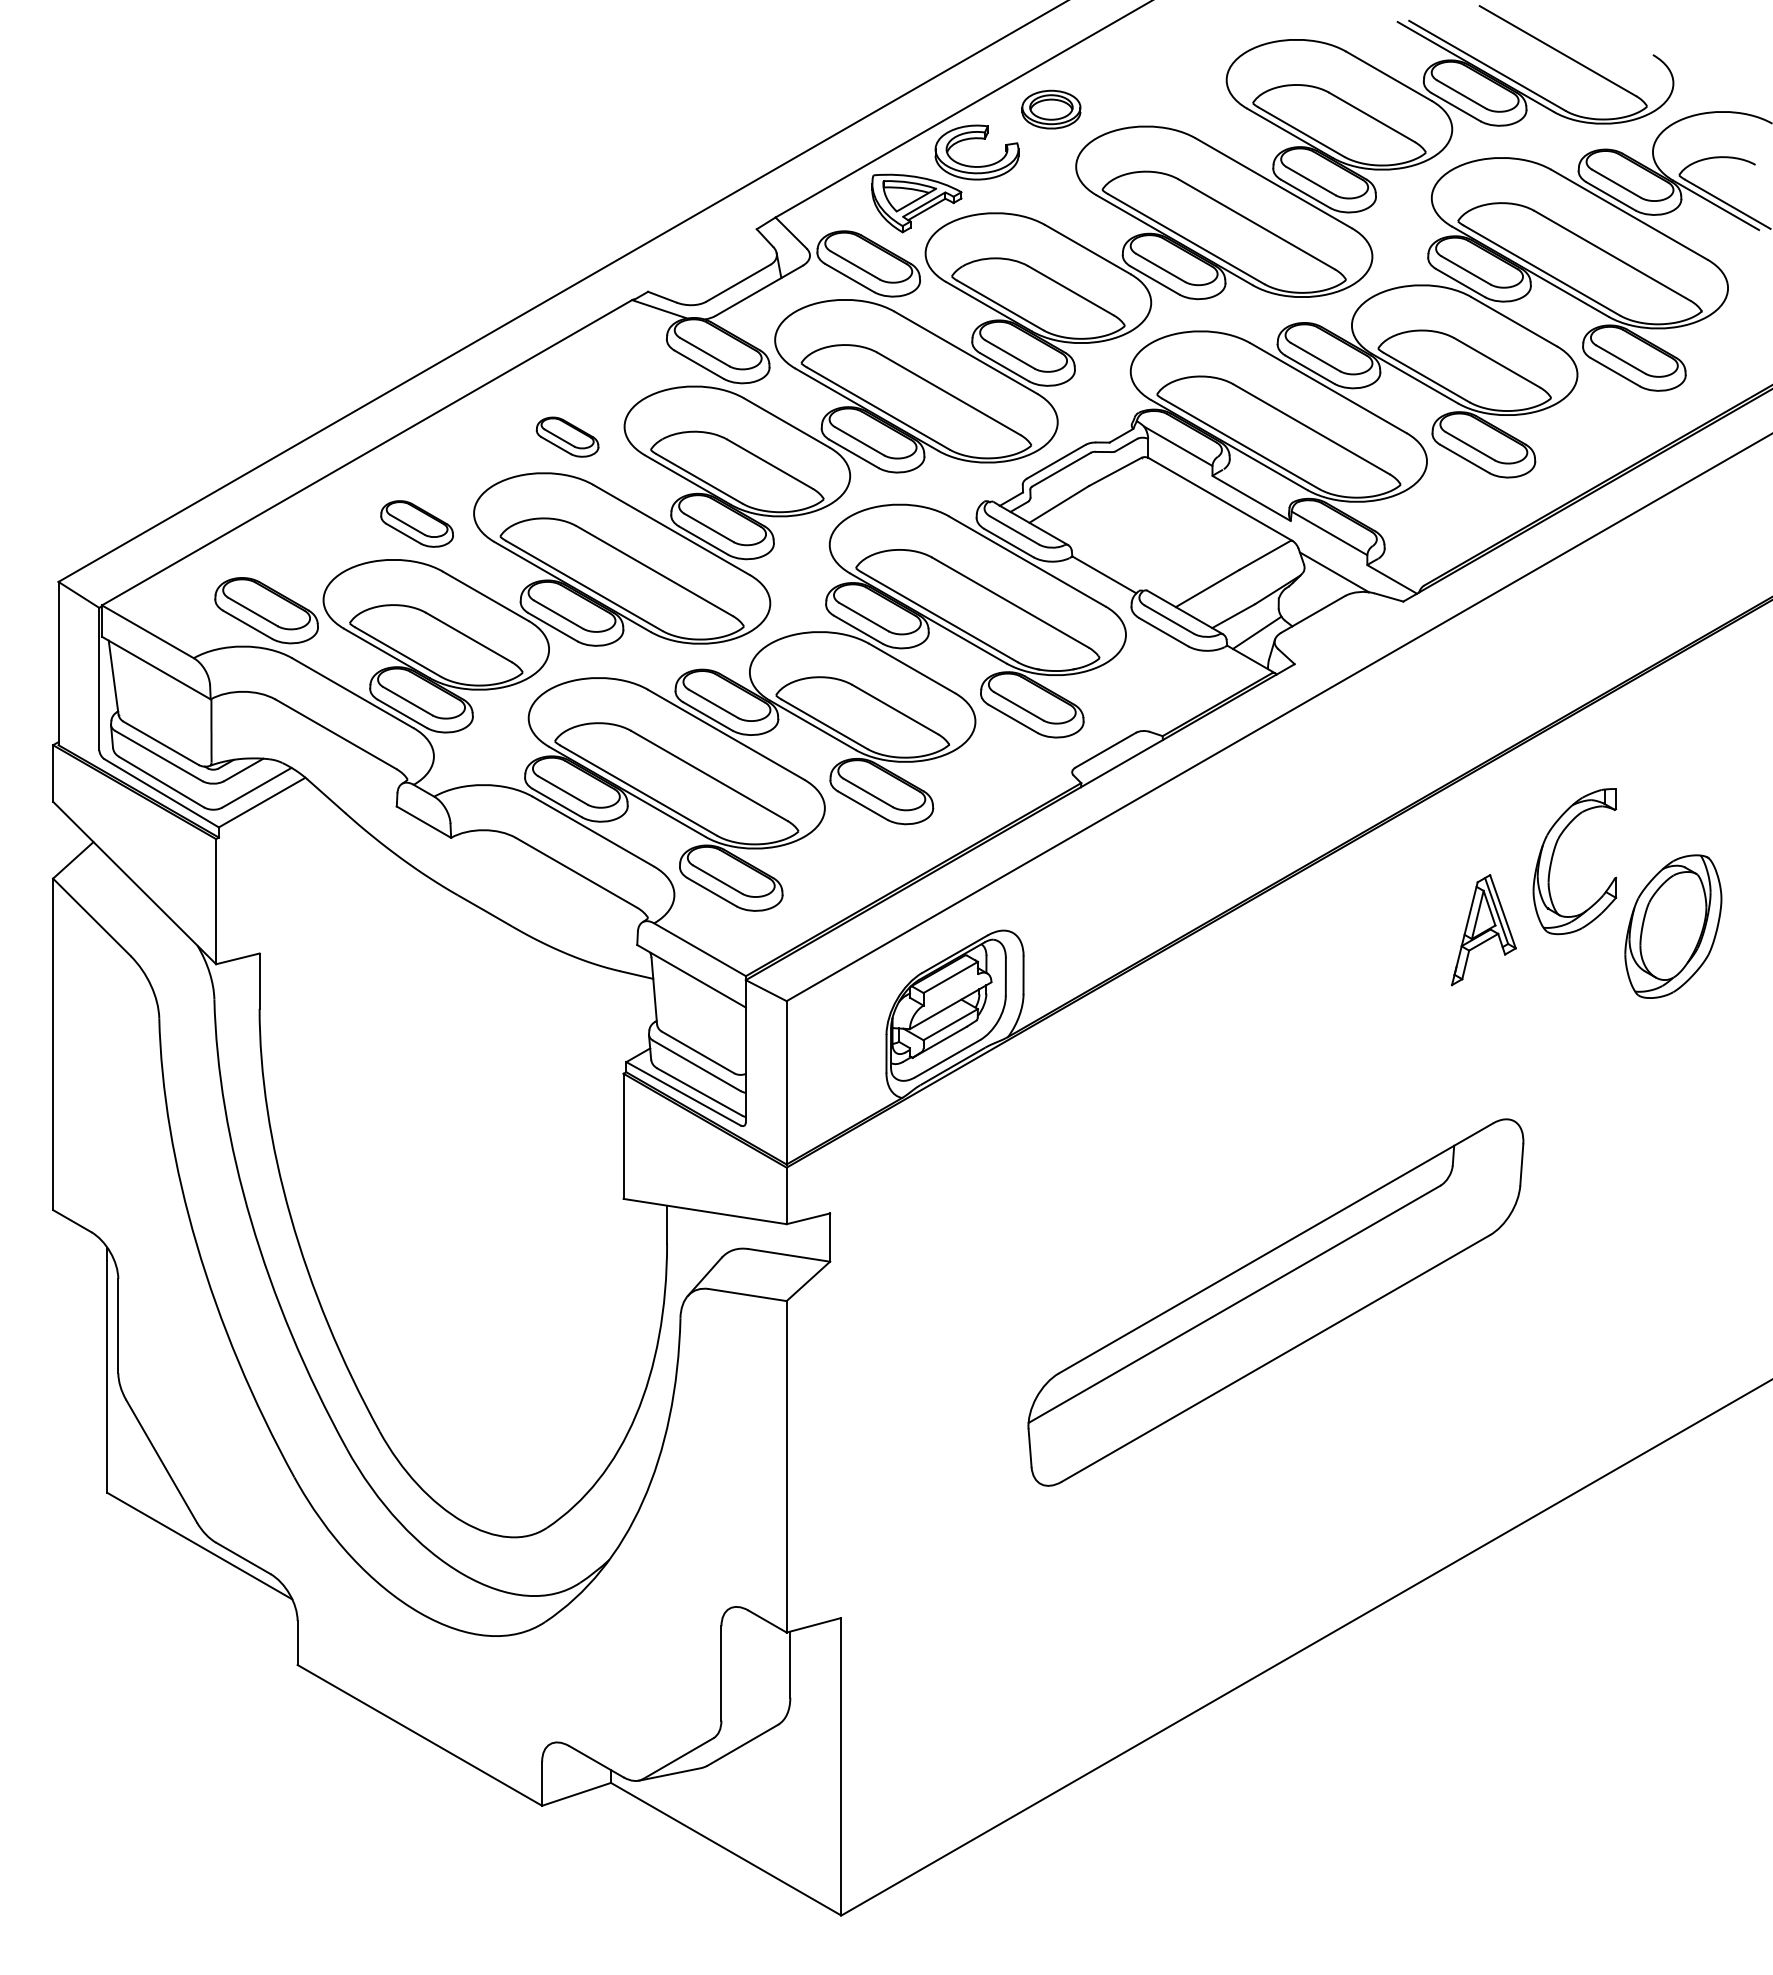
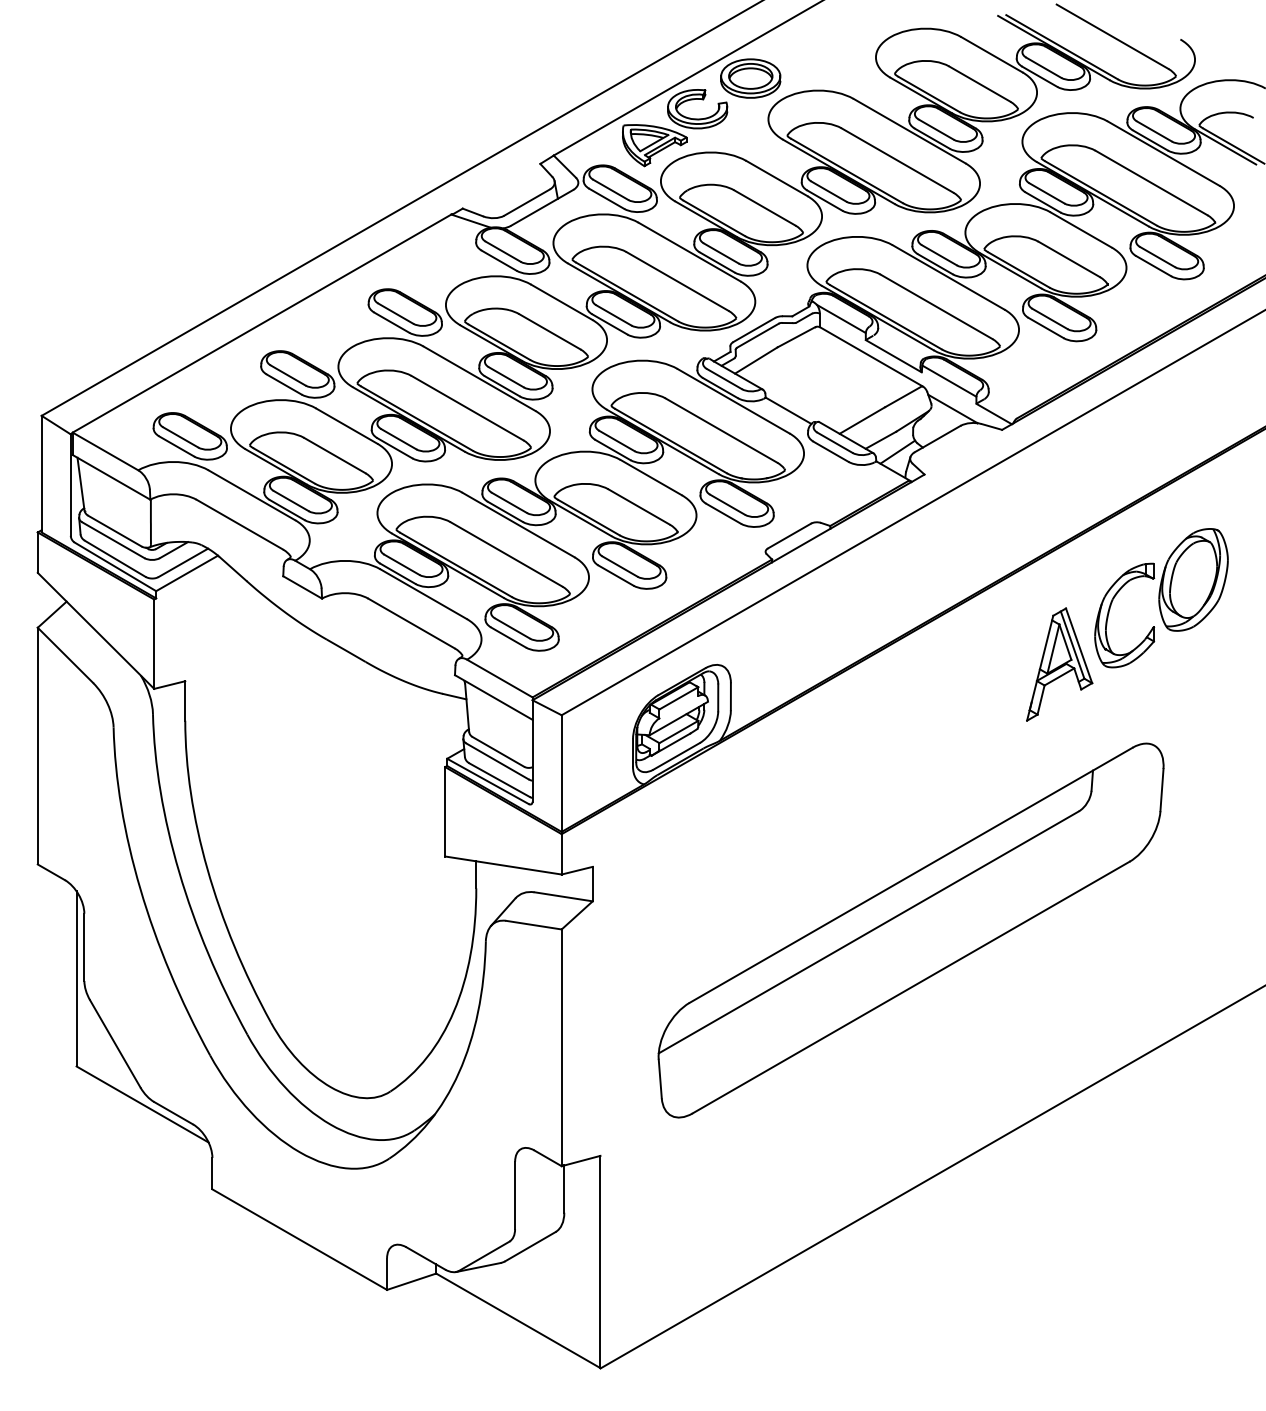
part: (1051, 109) -> (750, 78), size x1.43
part: (567, 436) -> (405, 311), size x1.67
part: (416, 523) -> (297, 374), size x1.43
part: (1673, 926) -> (1193, 579), moved
part: (1483, 929) -> (1059, 664), size x1.43
part: (1275, 1302) -> (910, 930), size x1.43

